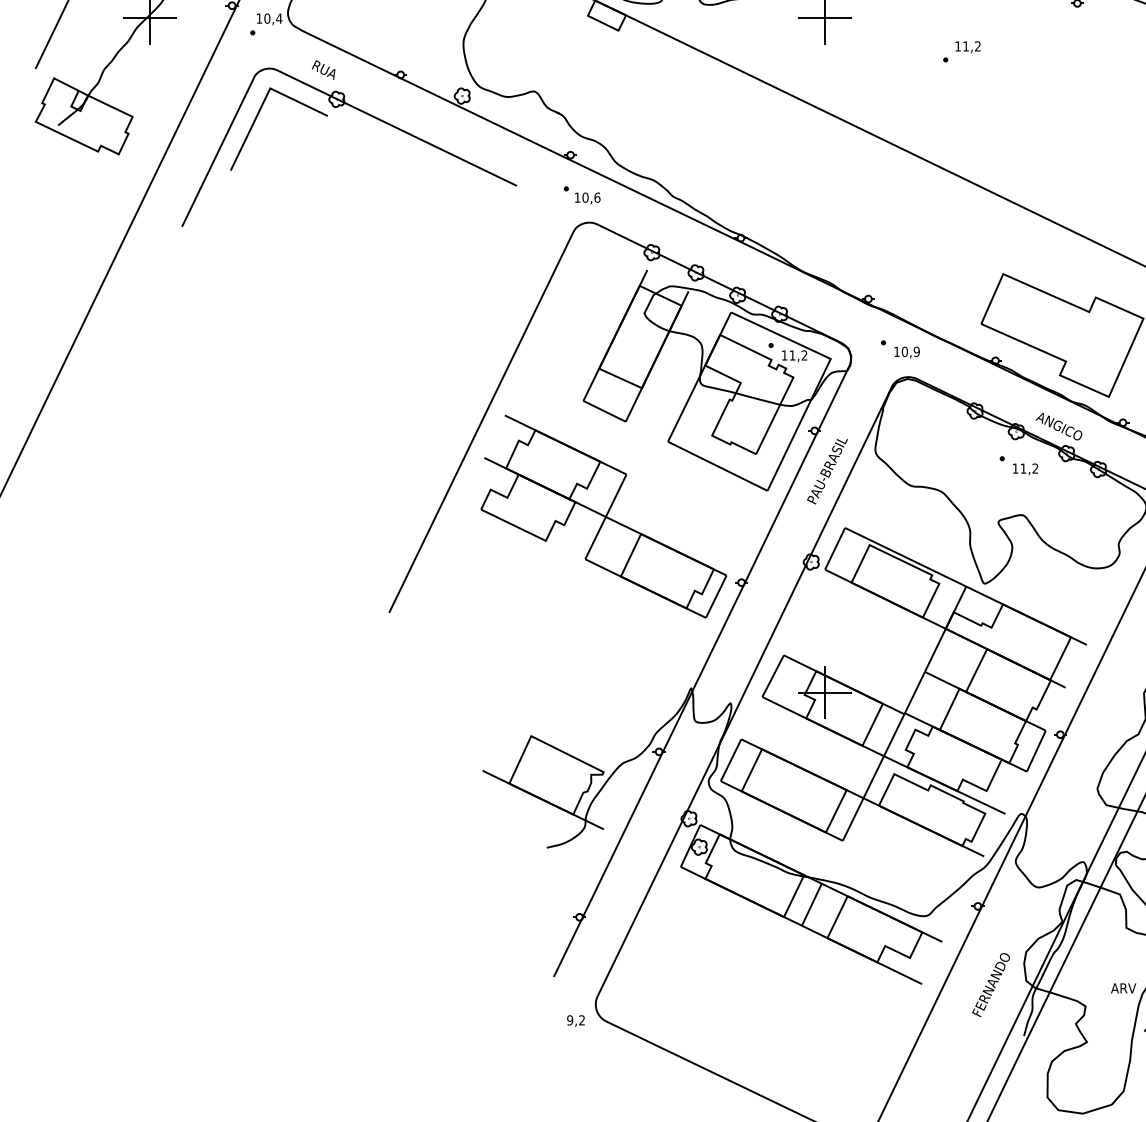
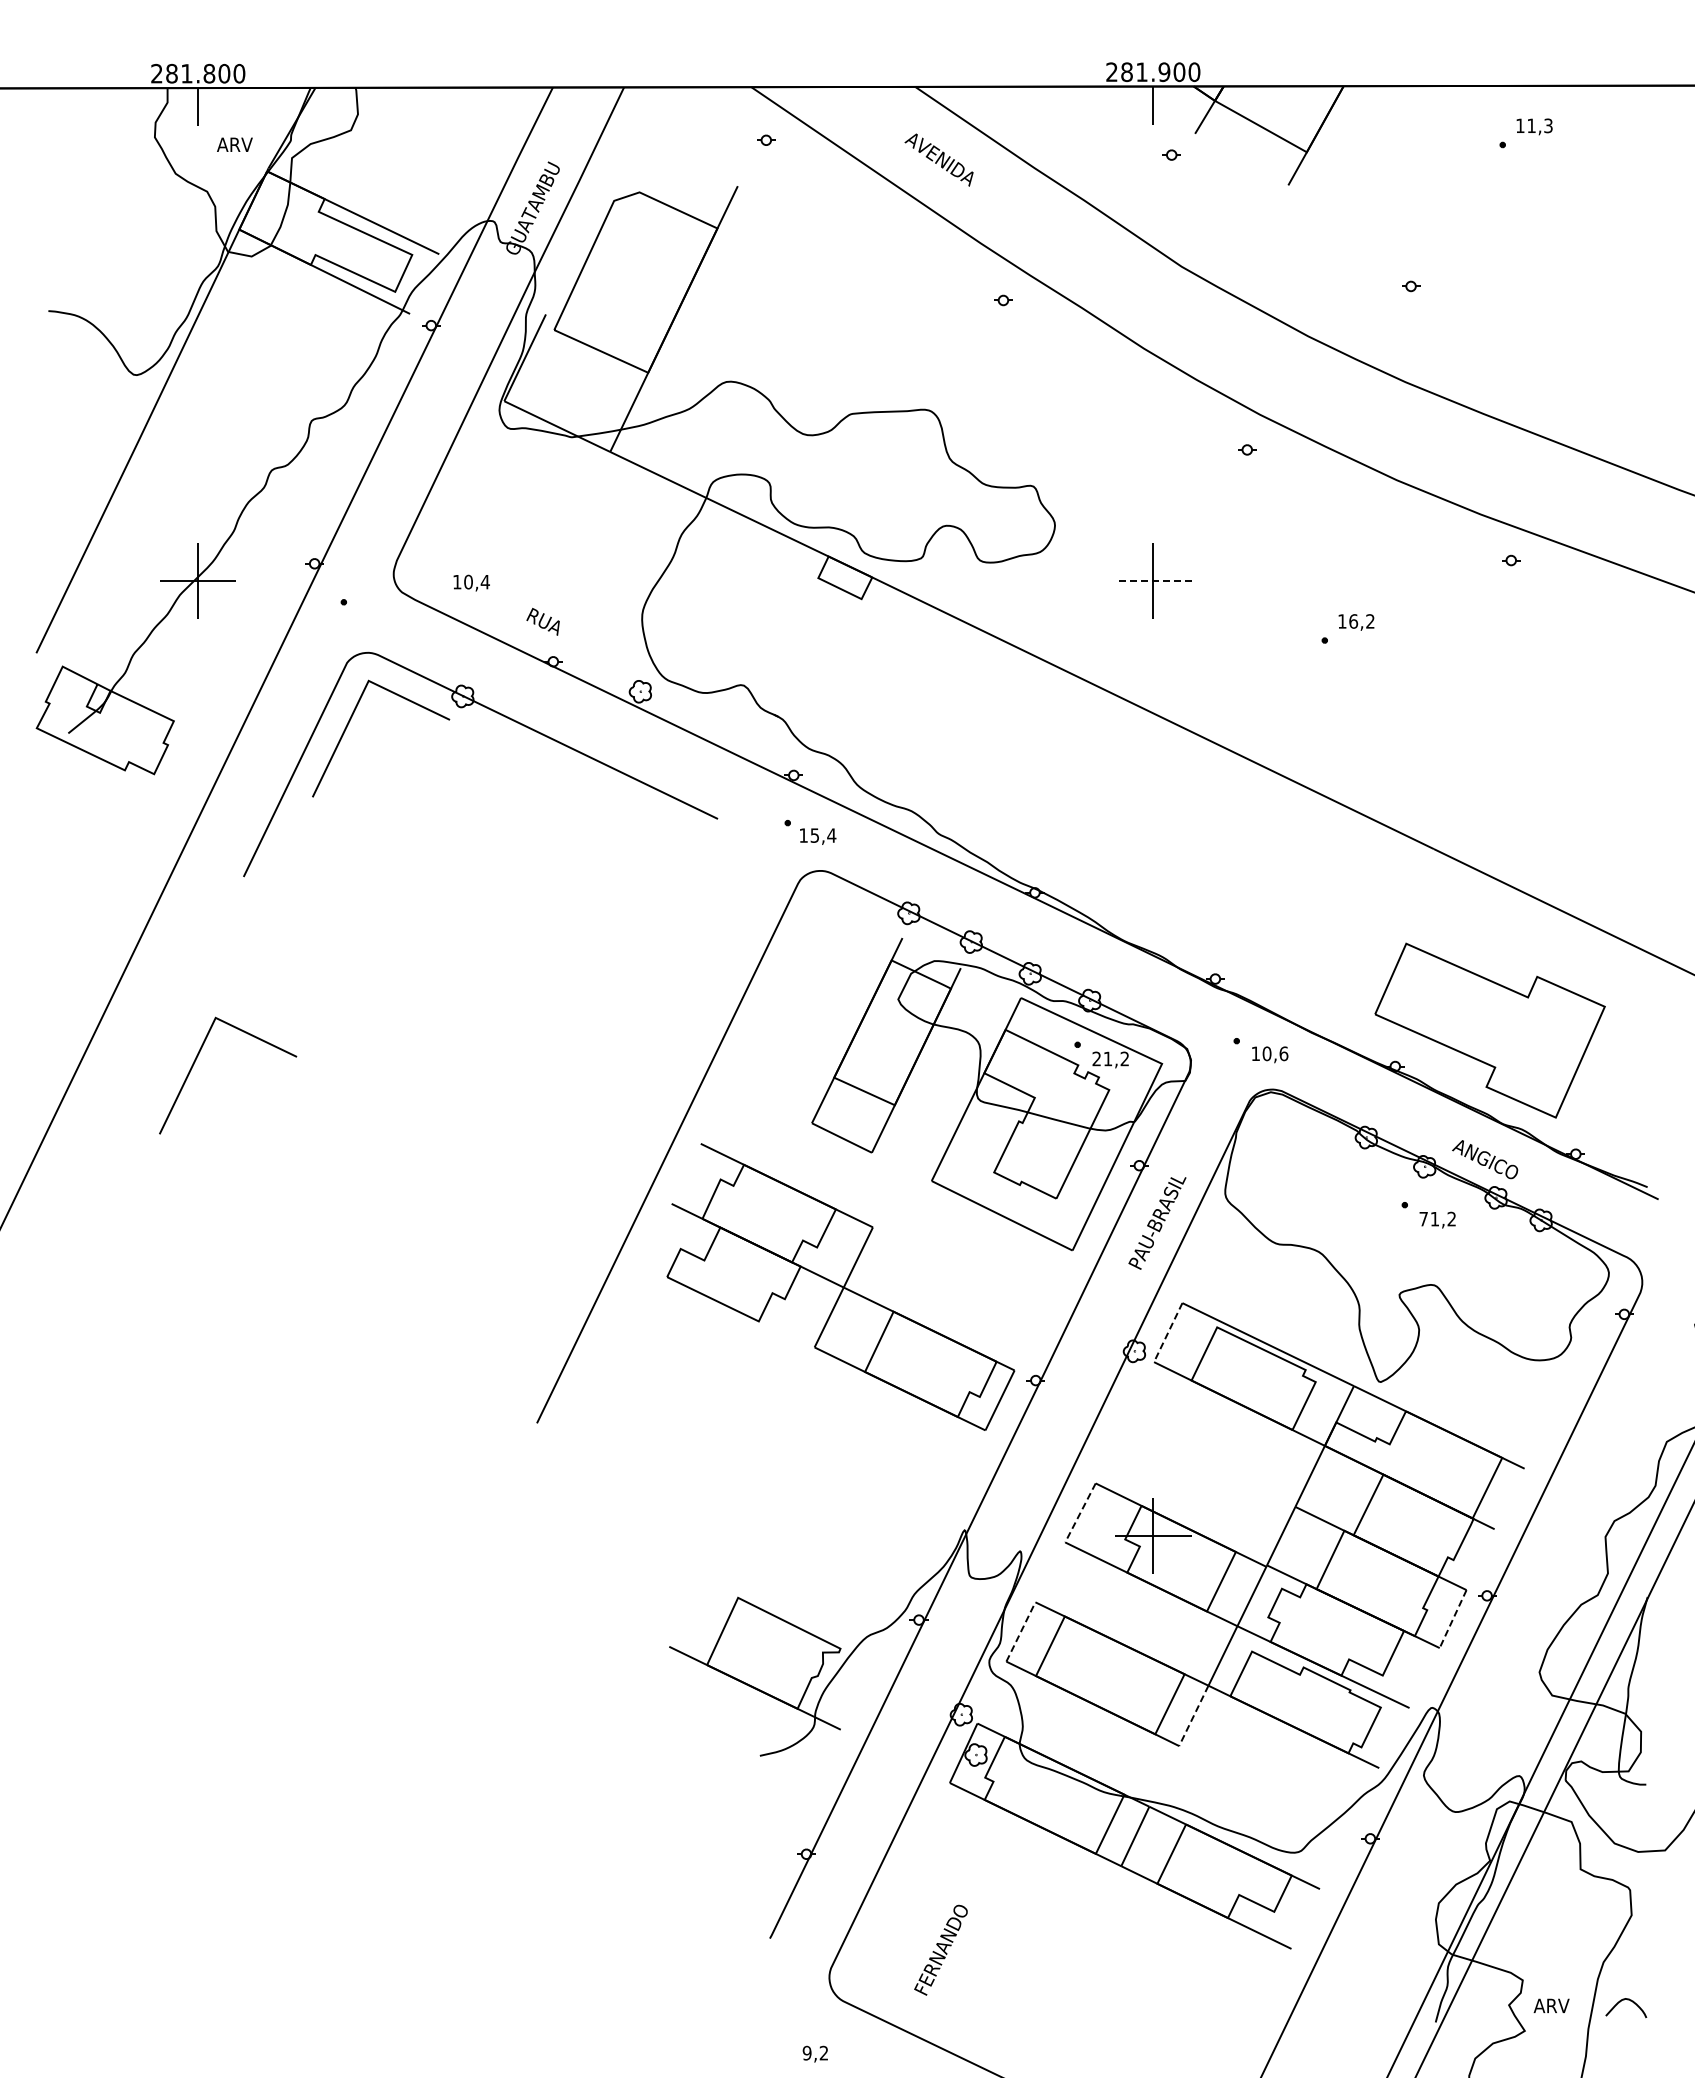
line: (823, 17) -> (1152, 580), solid -> dashed
text: (269, 18) -> (471, 582), moved
text: (965, 46) -> (1353, 621), 11,2 -> 16,2
text: (323, 69) -> (542, 621), moved
text: (591, 197) -> (823, 835), 10,6 -> 15,4
text: (916, 351) -> (1283, 1053), 10,9 -> 10,6
text: (784, 355) -> (1096, 1058), 11,2 -> 21,2
line: (148, 356) -> (196, 1060), added
text: (1015, 468) -> (1423, 1219), 11,2 -> 71,2
line: (835, 548) -> (1168, 1332), solid -> dashed
line: (773, 676) -> (1080, 1513), solid -> dashed
line: (1036, 751) -> (1453, 1619), solid -> dashed
line: (731, 759) -> (1021, 1631), solid -> dashed
line: (852, 819) -> (1193, 1715), solid -> dashed
text: (990, 984) -> (940, 1949), moved
text: (1123, 988) -> (1551, 2005), moved
text: (575, 1020) -> (814, 2053), moved

